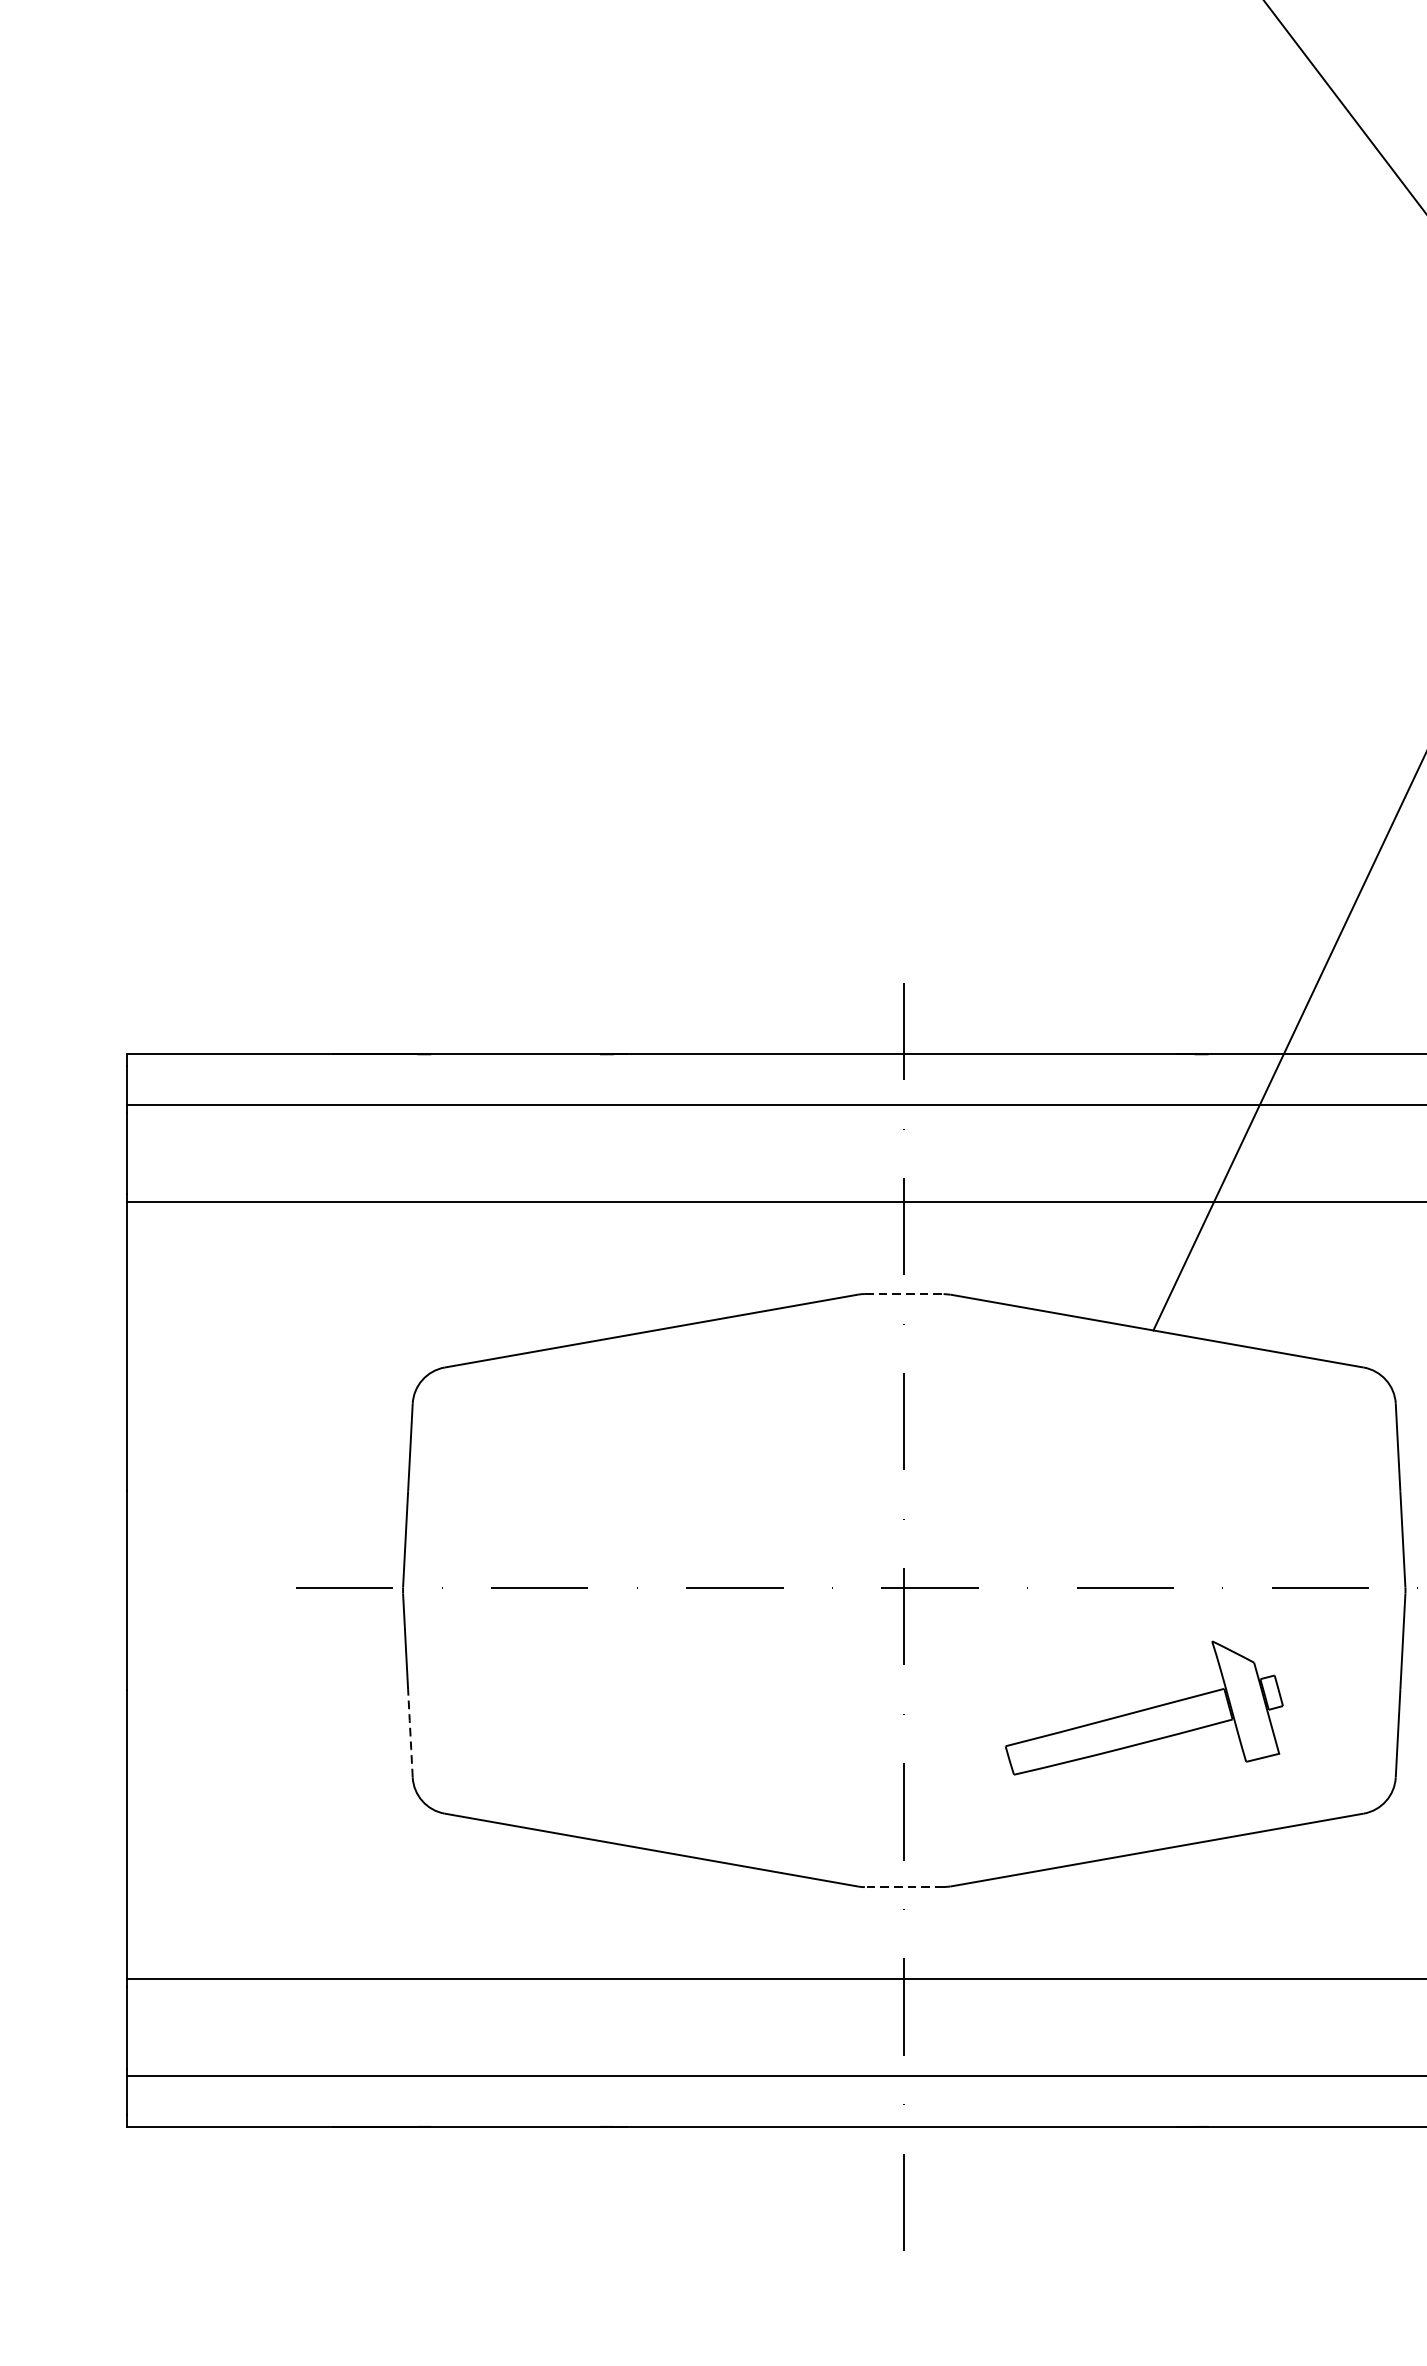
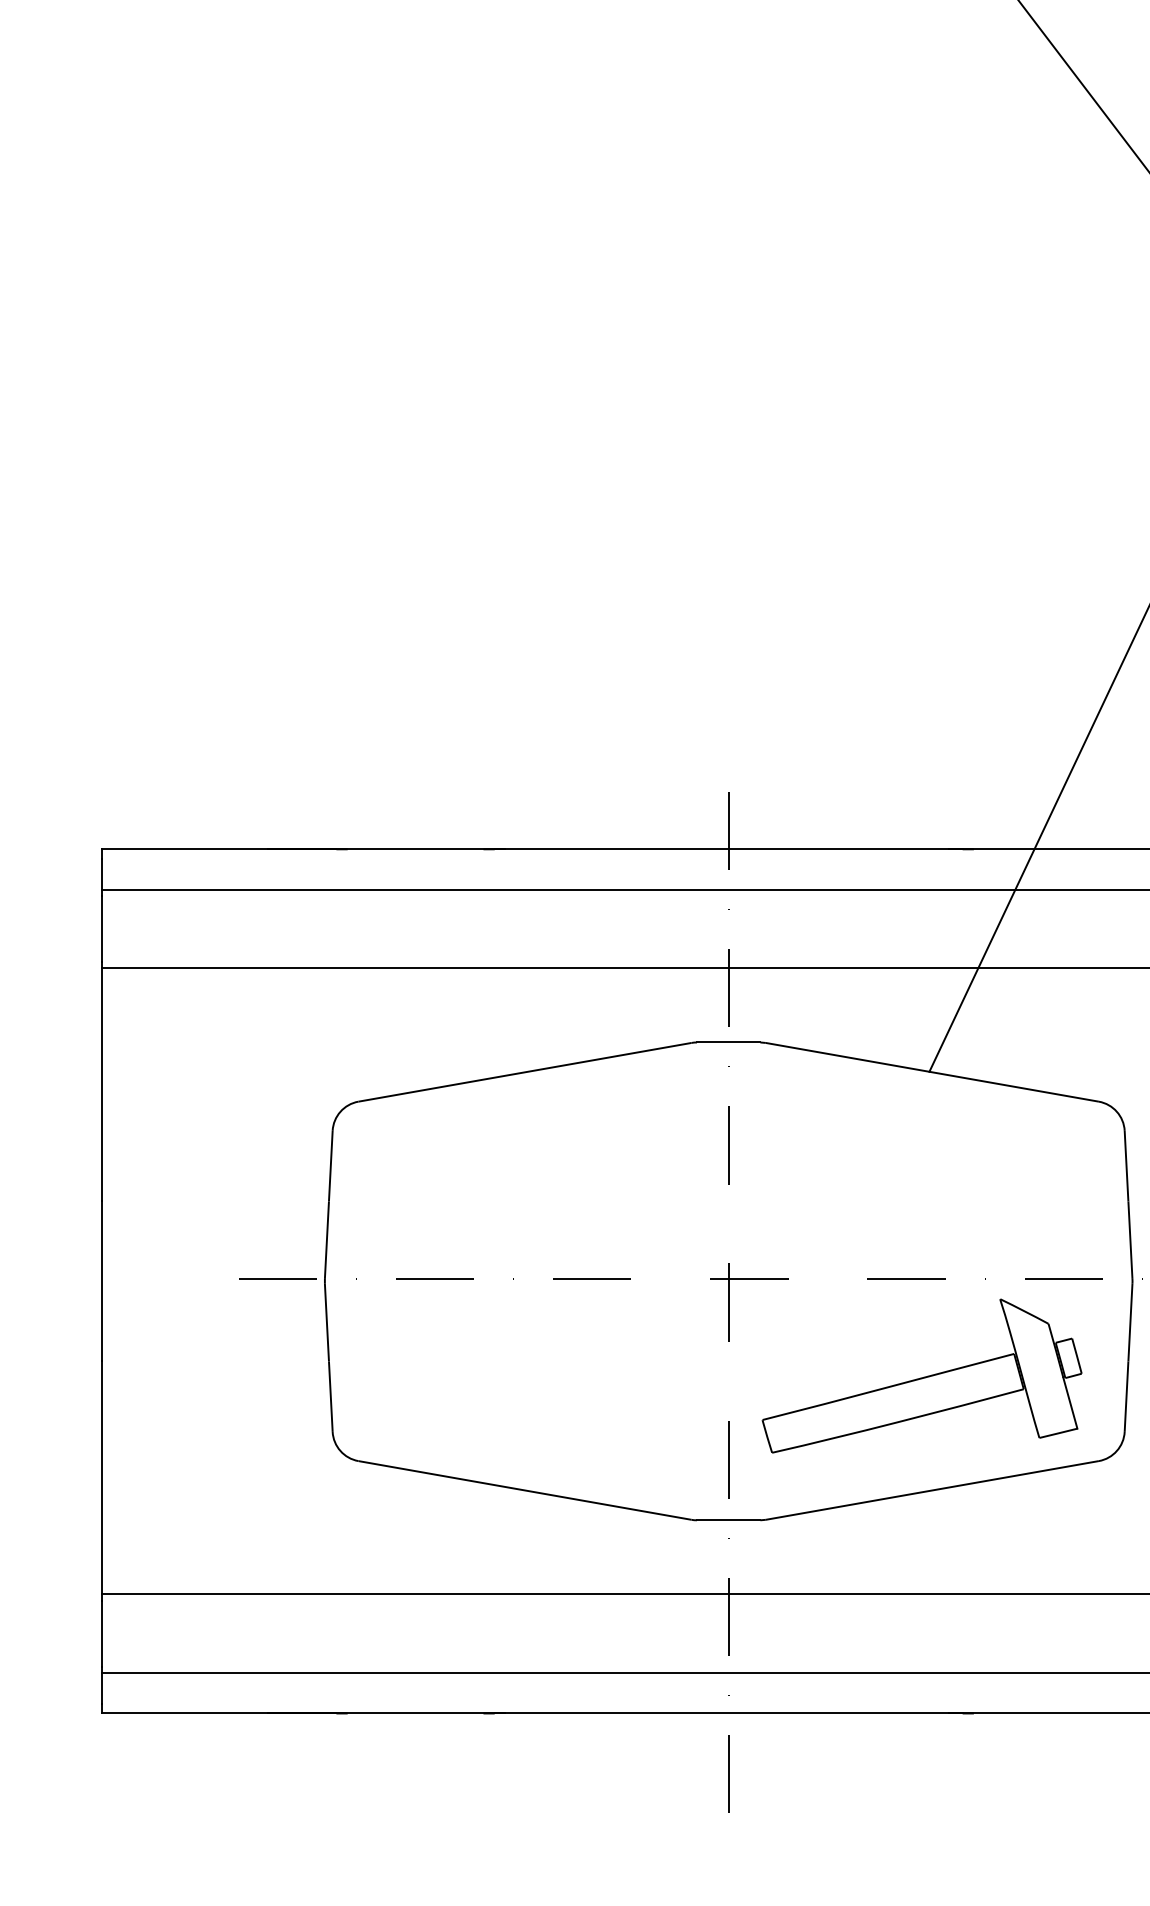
line: (904, 1294) -> (728, 1042), dashed -> solid
part: (1143, 1707) -> (921, 1375), size x1.43
line: (410, 1733) -> (330, 1396), dashed -> solid
line: (904, 1887) -> (728, 1520), dashed -> solid

